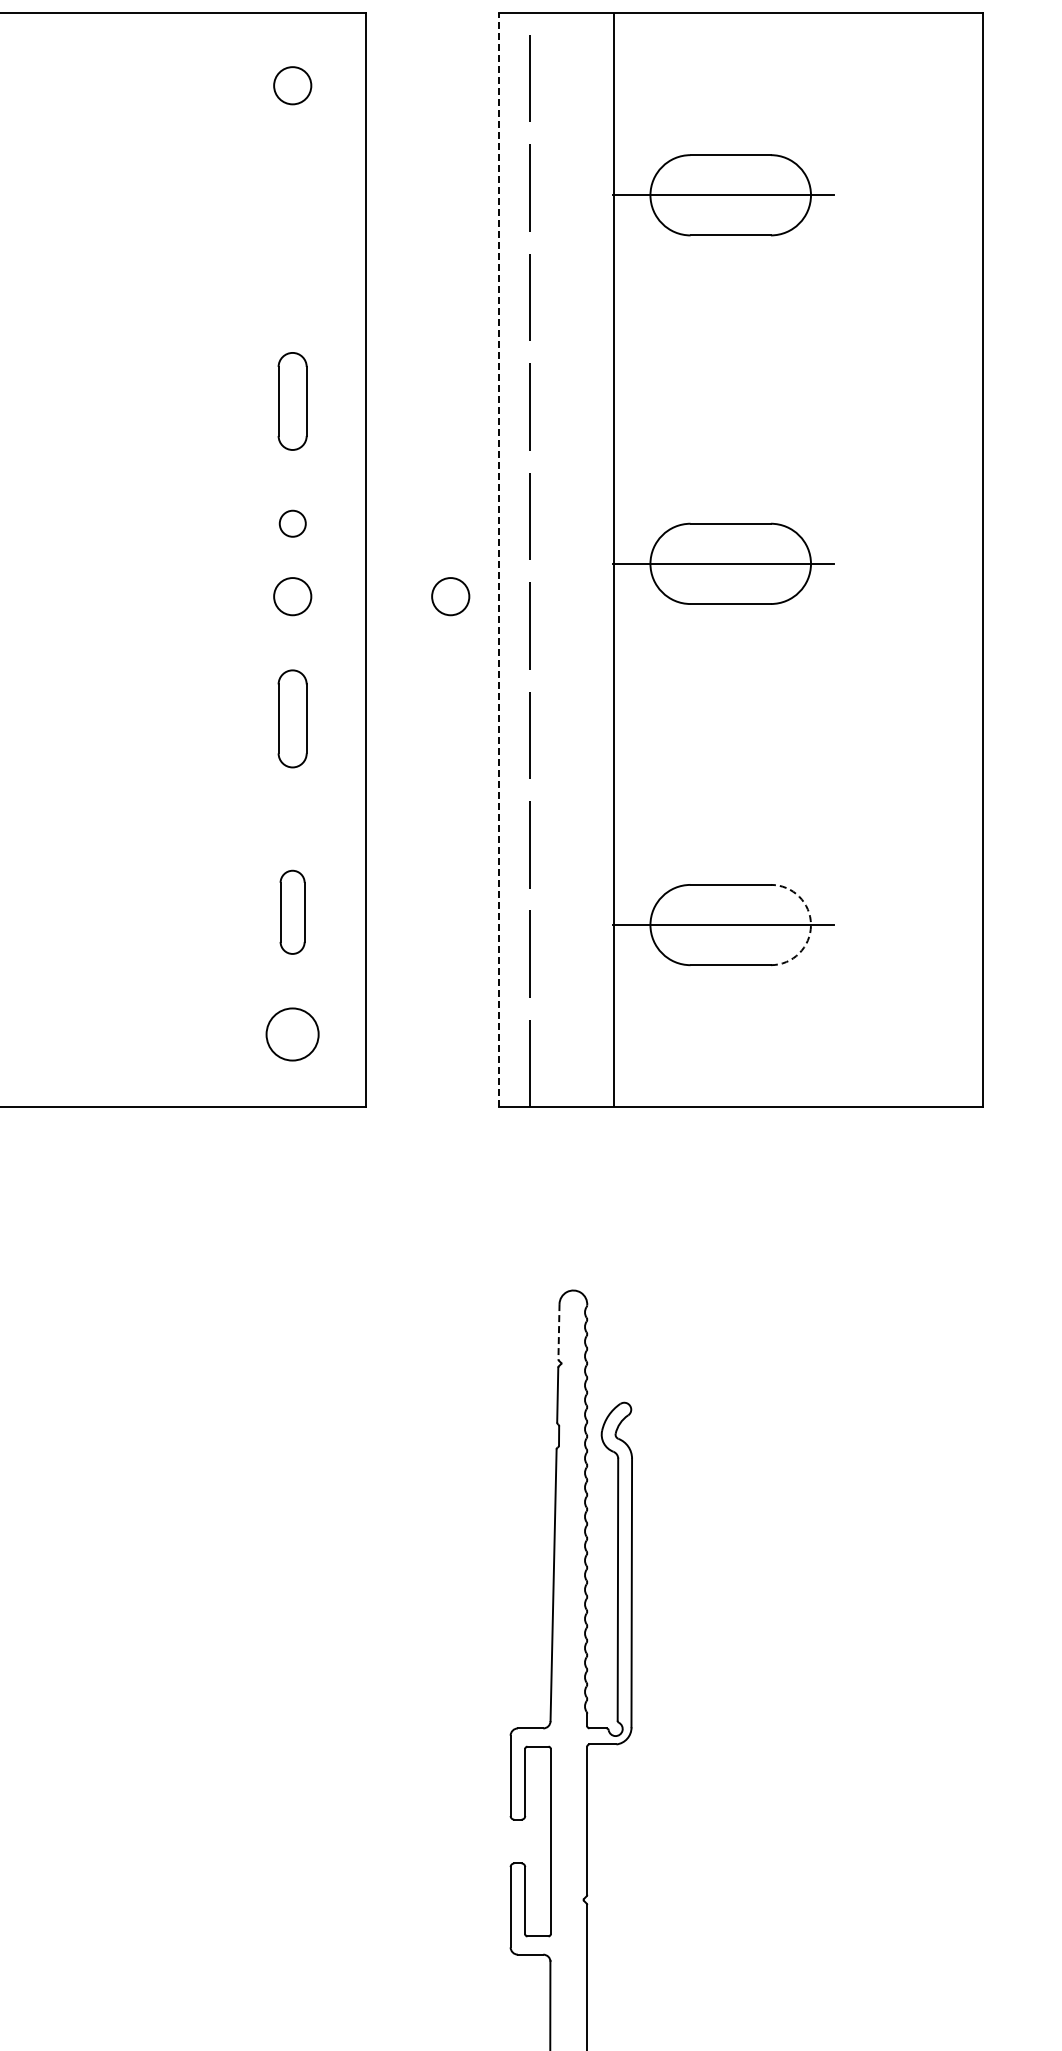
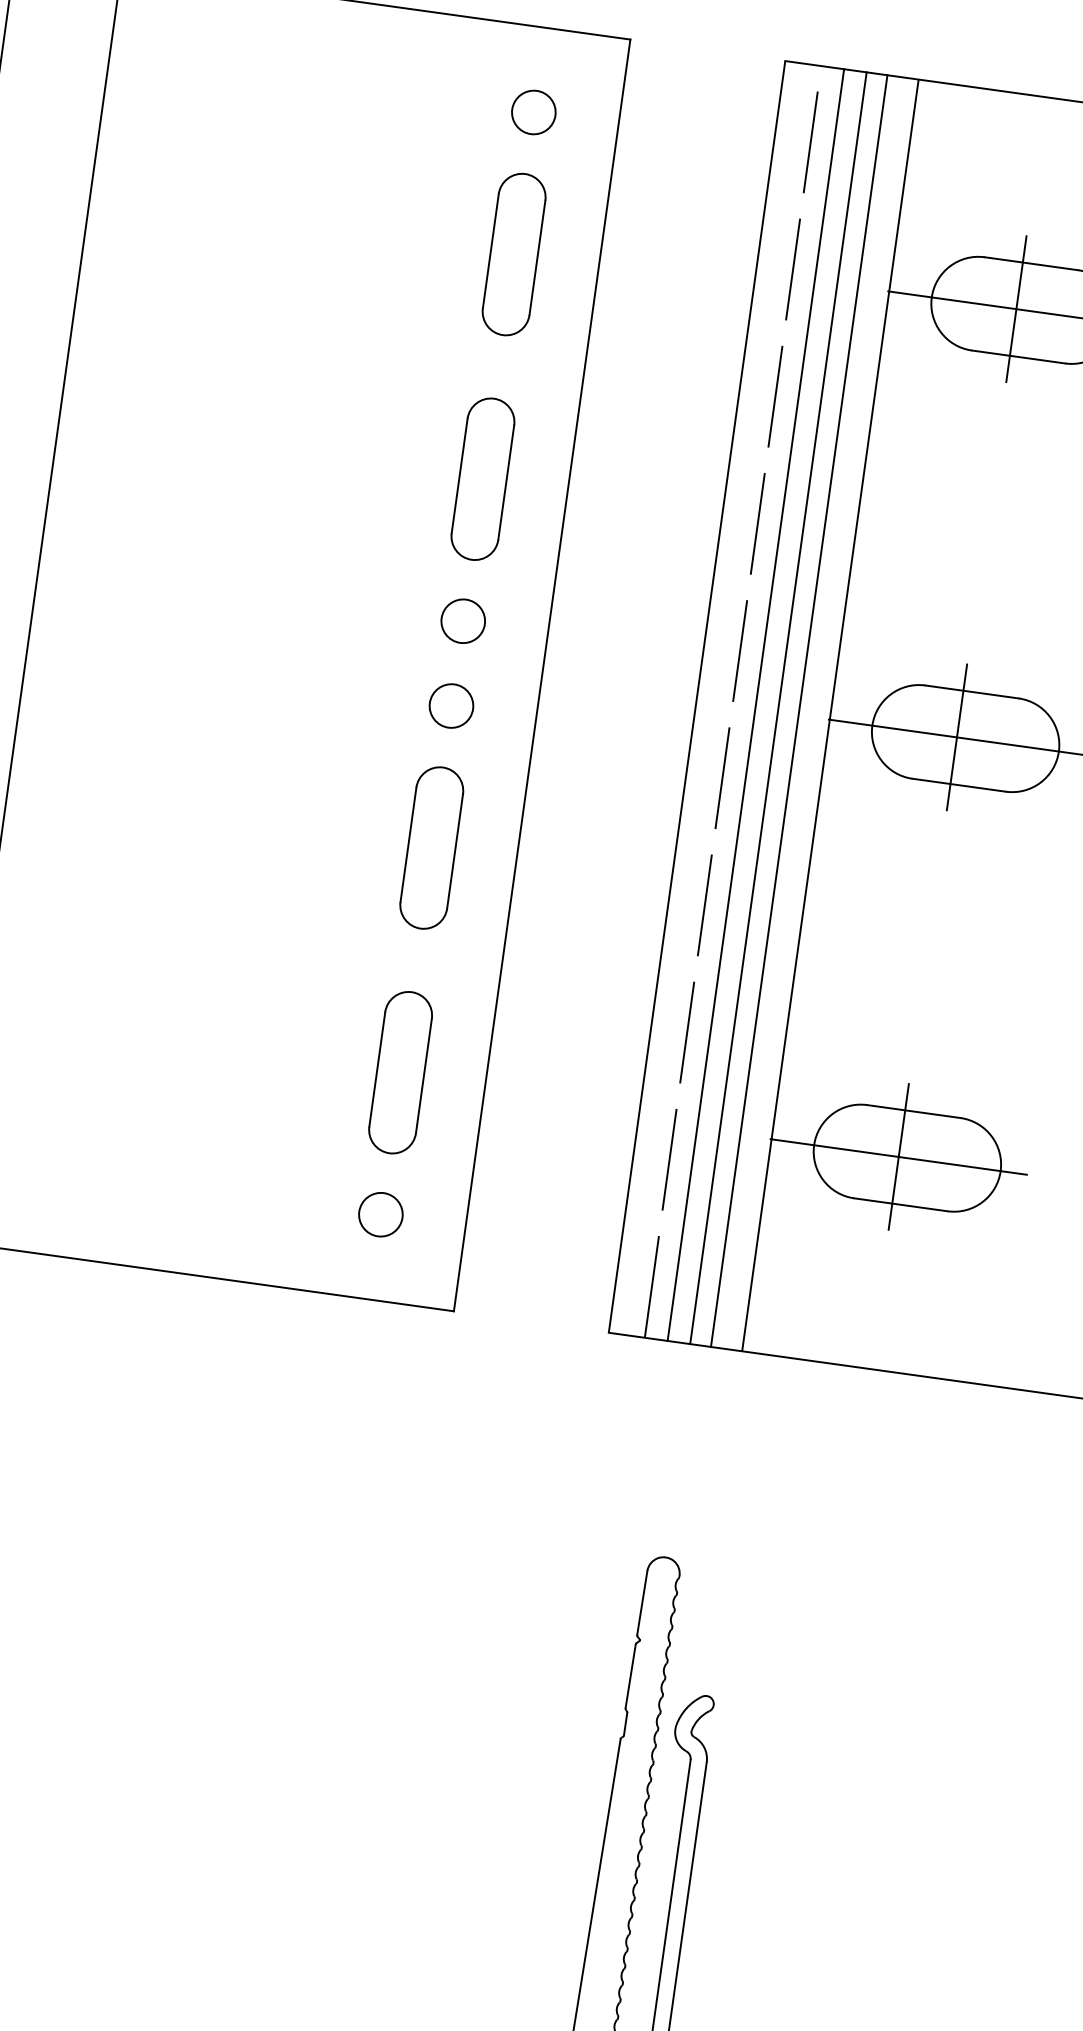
line: (723, 194) -> (1016, 308), added
part: (292, 207) -> (513, 253), added
part: (292, 401) -> (482, 479), size x1.43
circle: (292, 523) -> (463, 621), size x1.43
line: (499, 559) -> (697, 696), dashed -> solid
line: (549, 559) -> (755, 704), added
line: (569, 559) -> (779, 707), added
line: (586, 559) -> (798, 710), added
line: (723, 563) -> (957, 736), added
circle: (450, 596) -> (634, 731), removed
part: (292, 718) -> (431, 847), size x1.43
part: (292, 912) -> (400, 1072), size x1.67
line: (723, 924) -> (899, 1156), added
arc: (811, 925) -> (1001, 1171), dashed -> solid
circle: (292, 1034) -> (380, 1214), size x0.71
line: (558, 1331) -> (641, 1602), dashed -> solid

